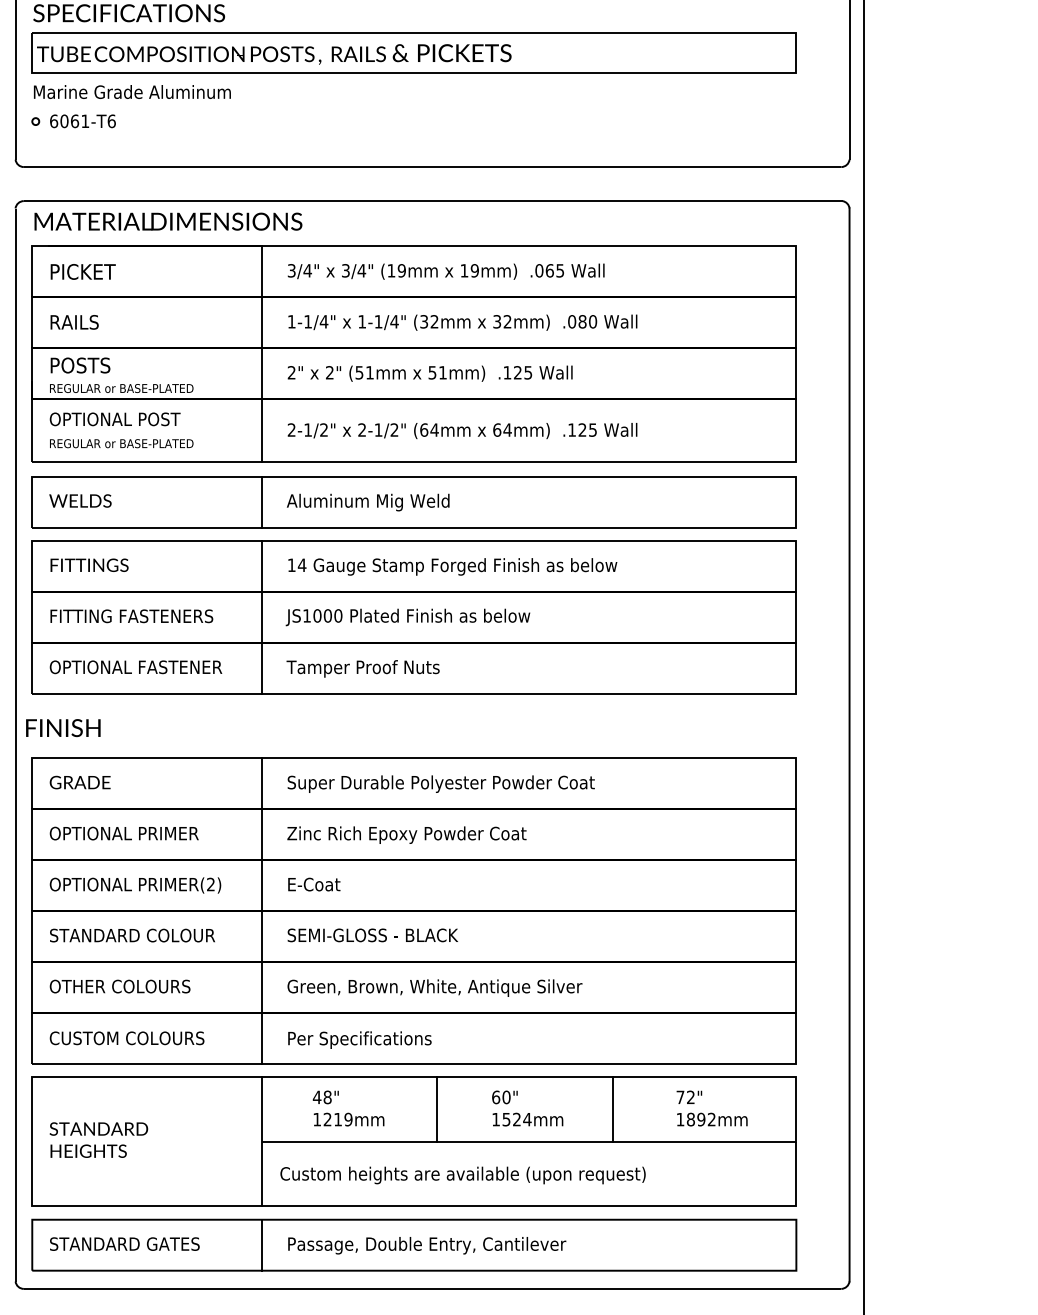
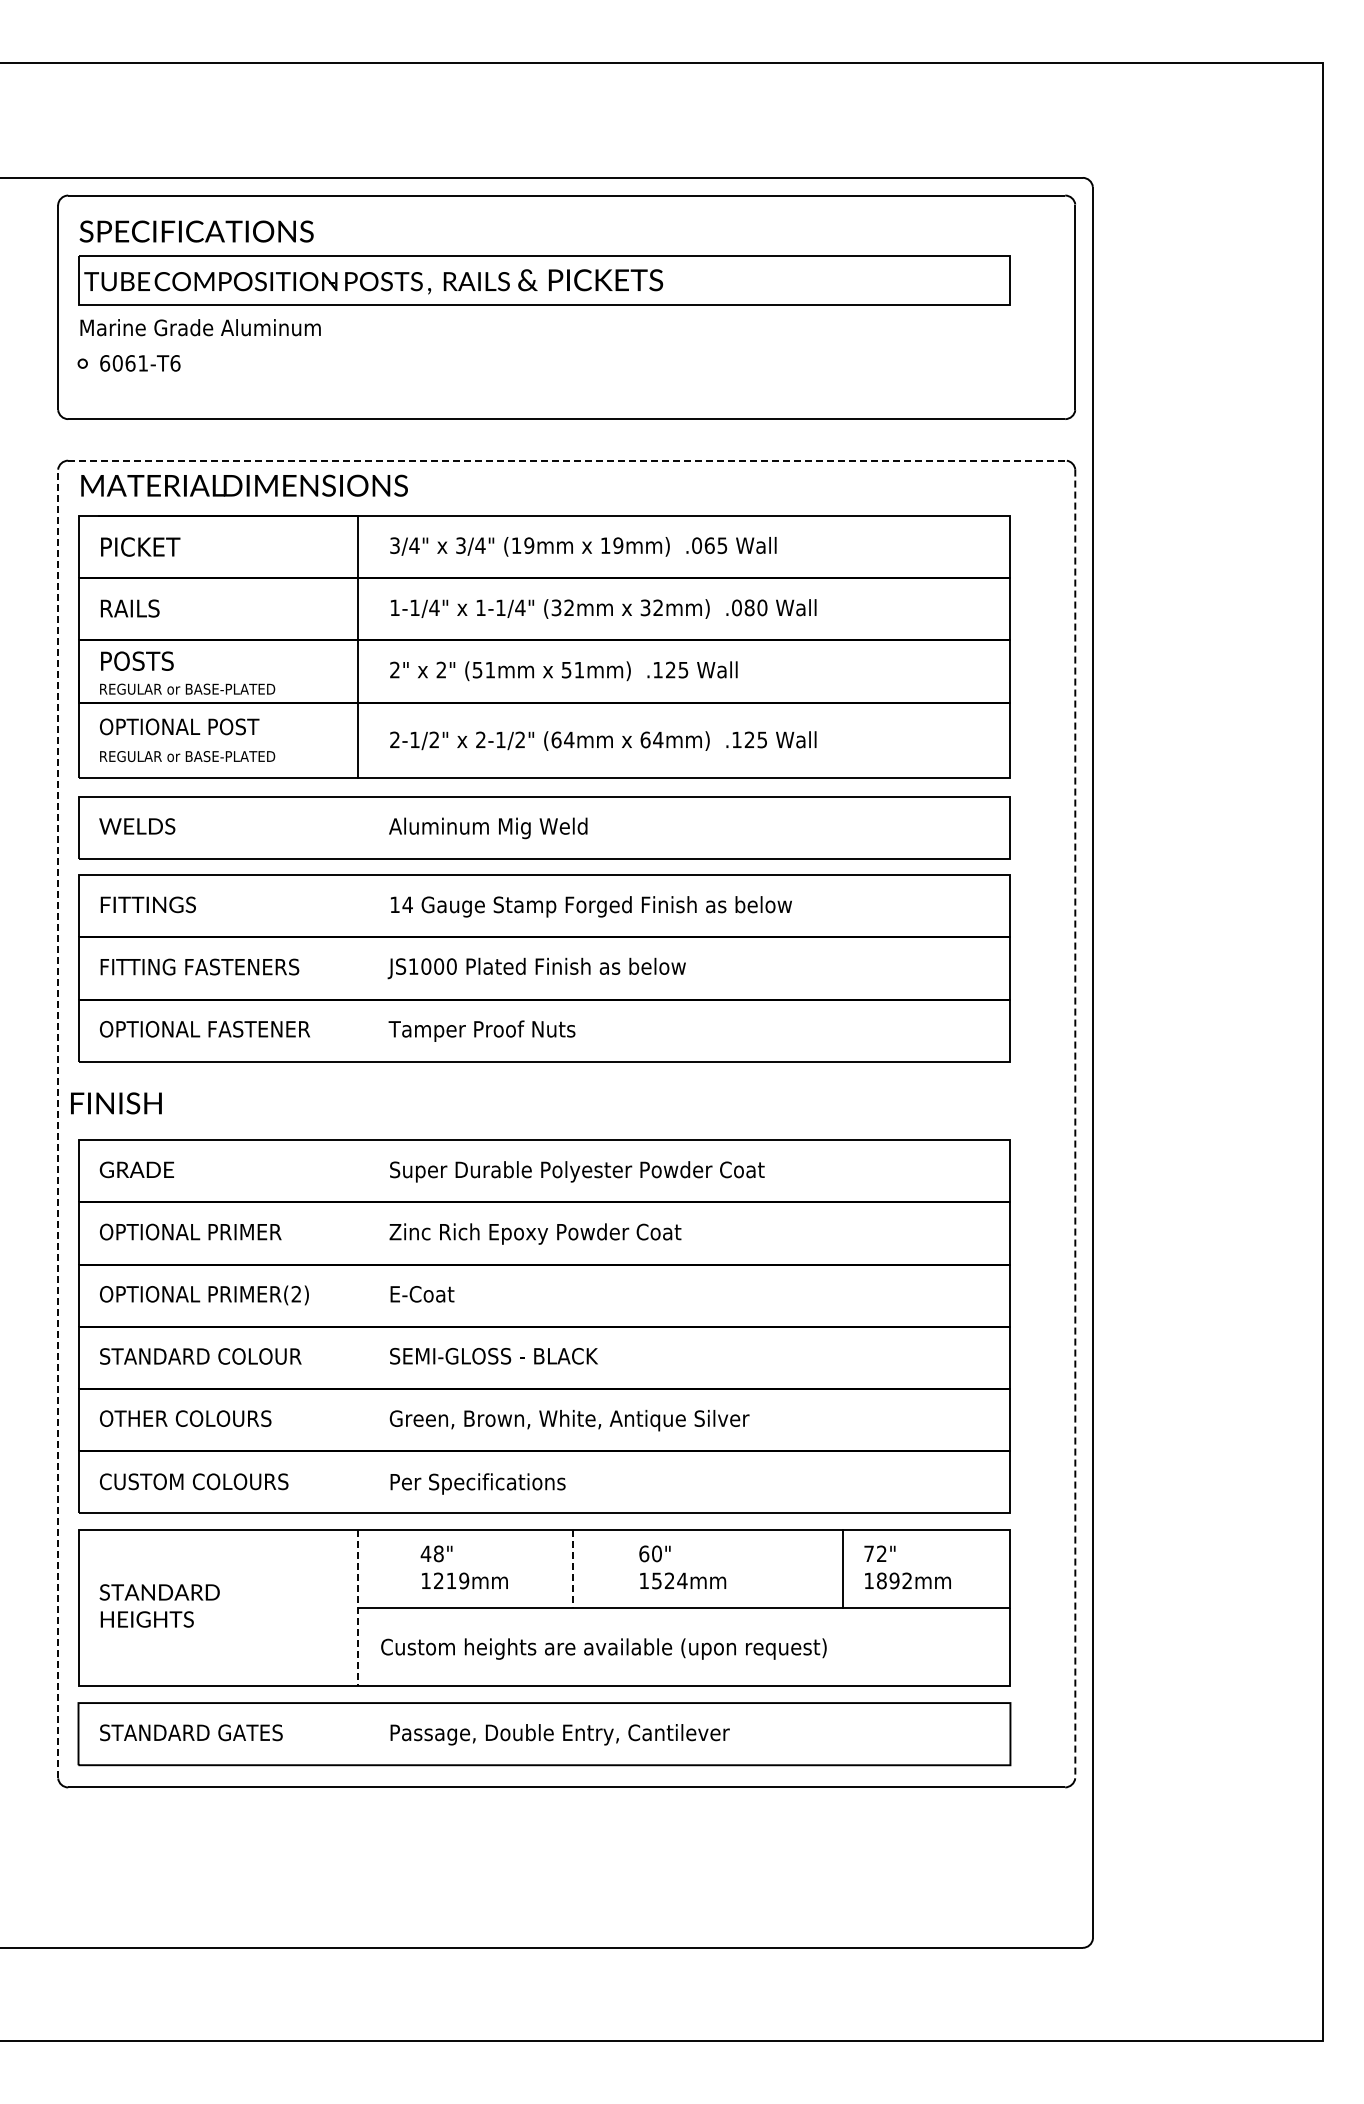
line: (434, 200) -> (568, 460), solid -> dashed
line: (261, 501) -> (358, 827), removed
line: (261, 617) -> (358, 968), removed
line: (15, 744) -> (58, 1123), solid -> dashed
line: (849, 745) -> (1075, 1124), solid -> dashed
line: (261, 910) -> (358, 1326), removed
line: (612, 1109) -> (842, 1568), moved
line: (437, 1110) -> (572, 1569), solid -> dashed
line: (261, 1142) -> (358, 1608), solid -> dashed
line: (261, 1245) -> (358, 1734), removed

